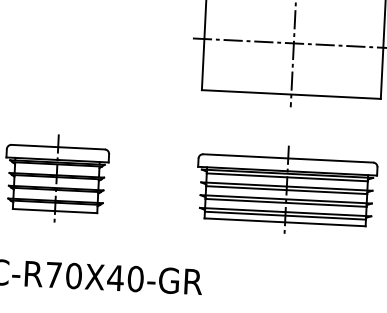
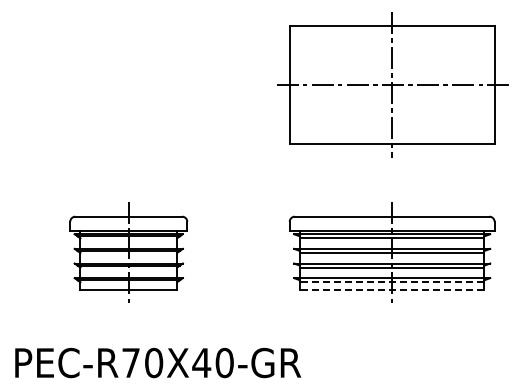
line: (284, 215) -> (391, 282), solid -> dashed
line: (284, 221) -> (391, 289), solid -> dashed

